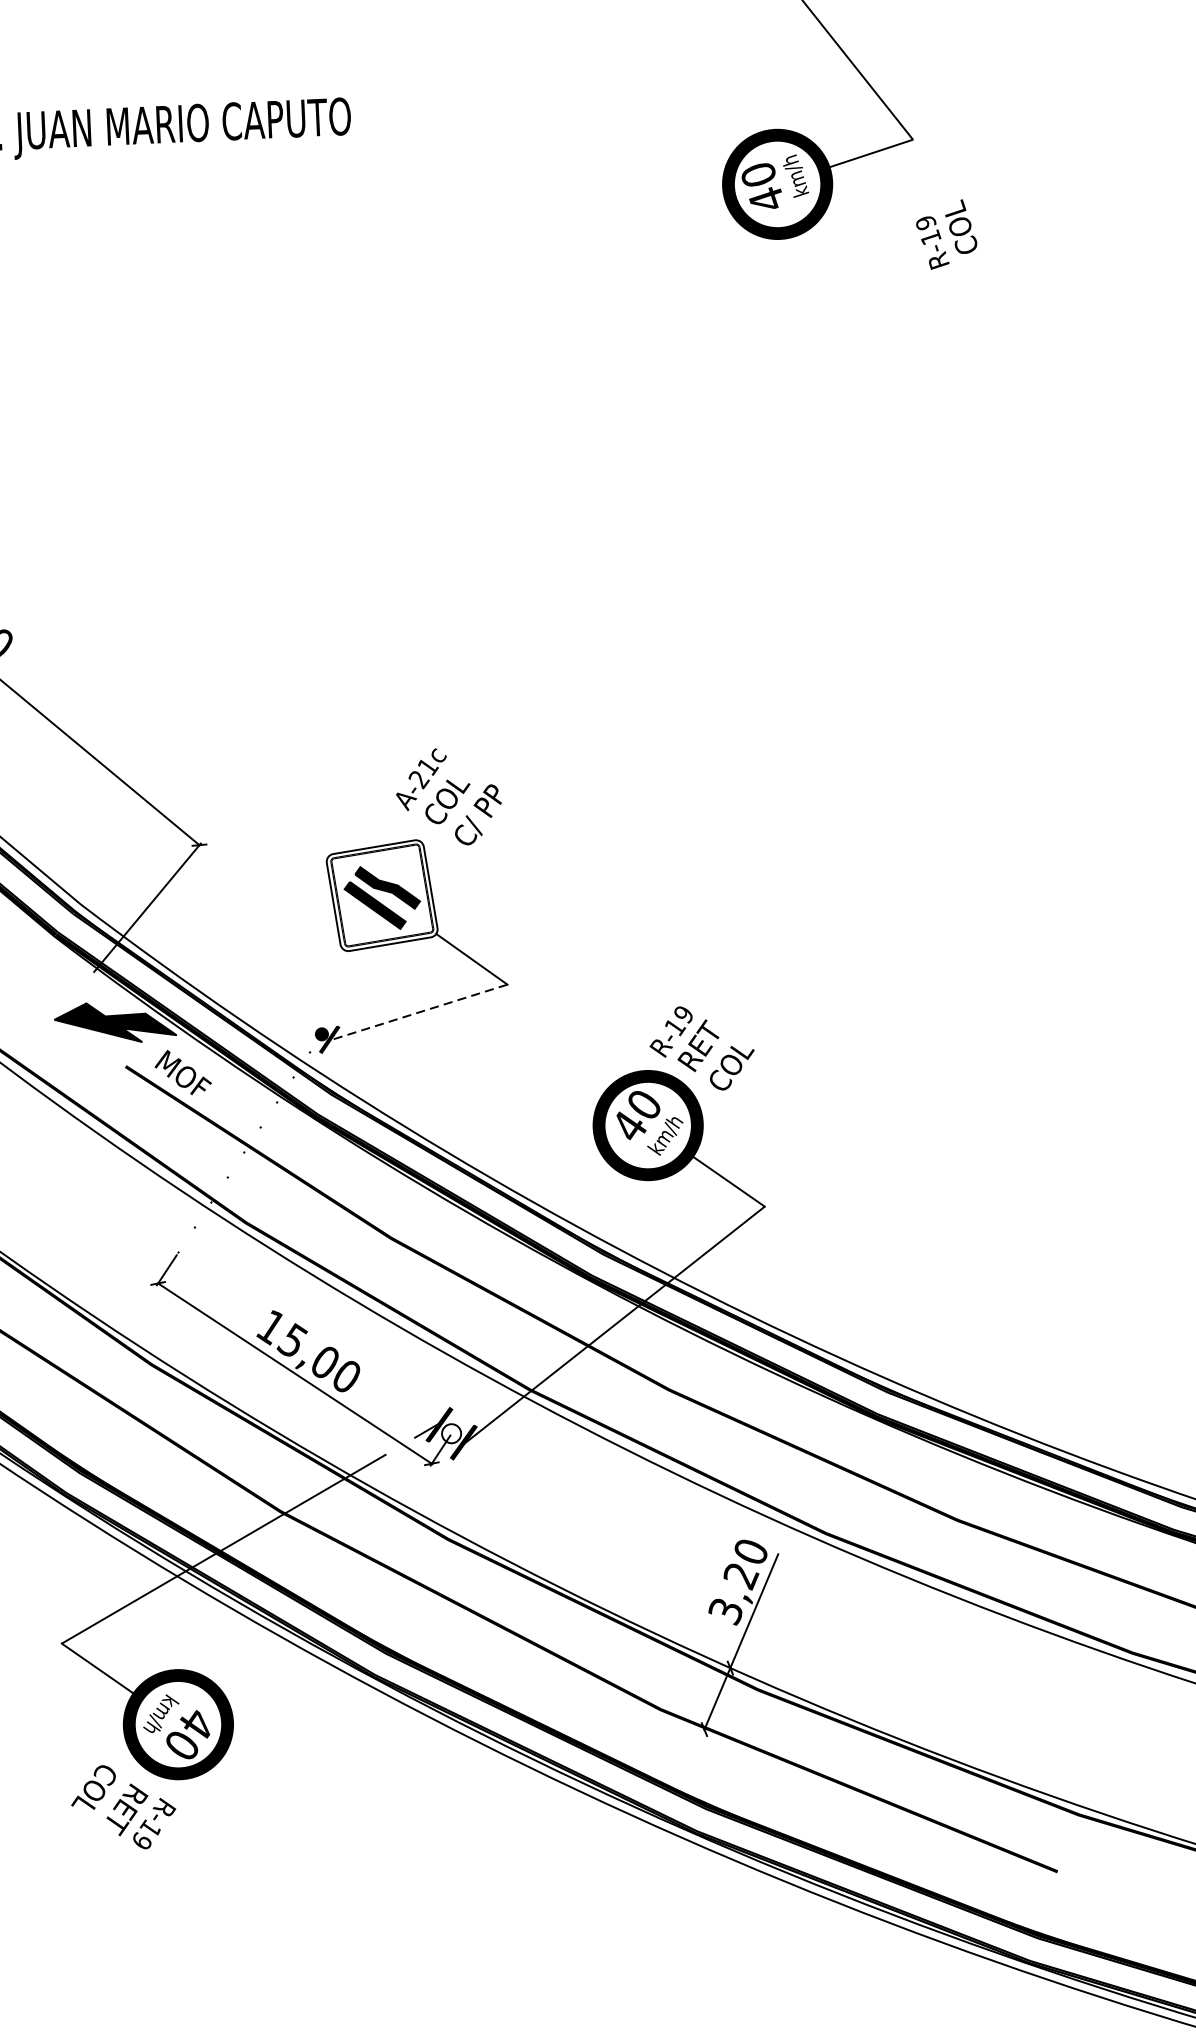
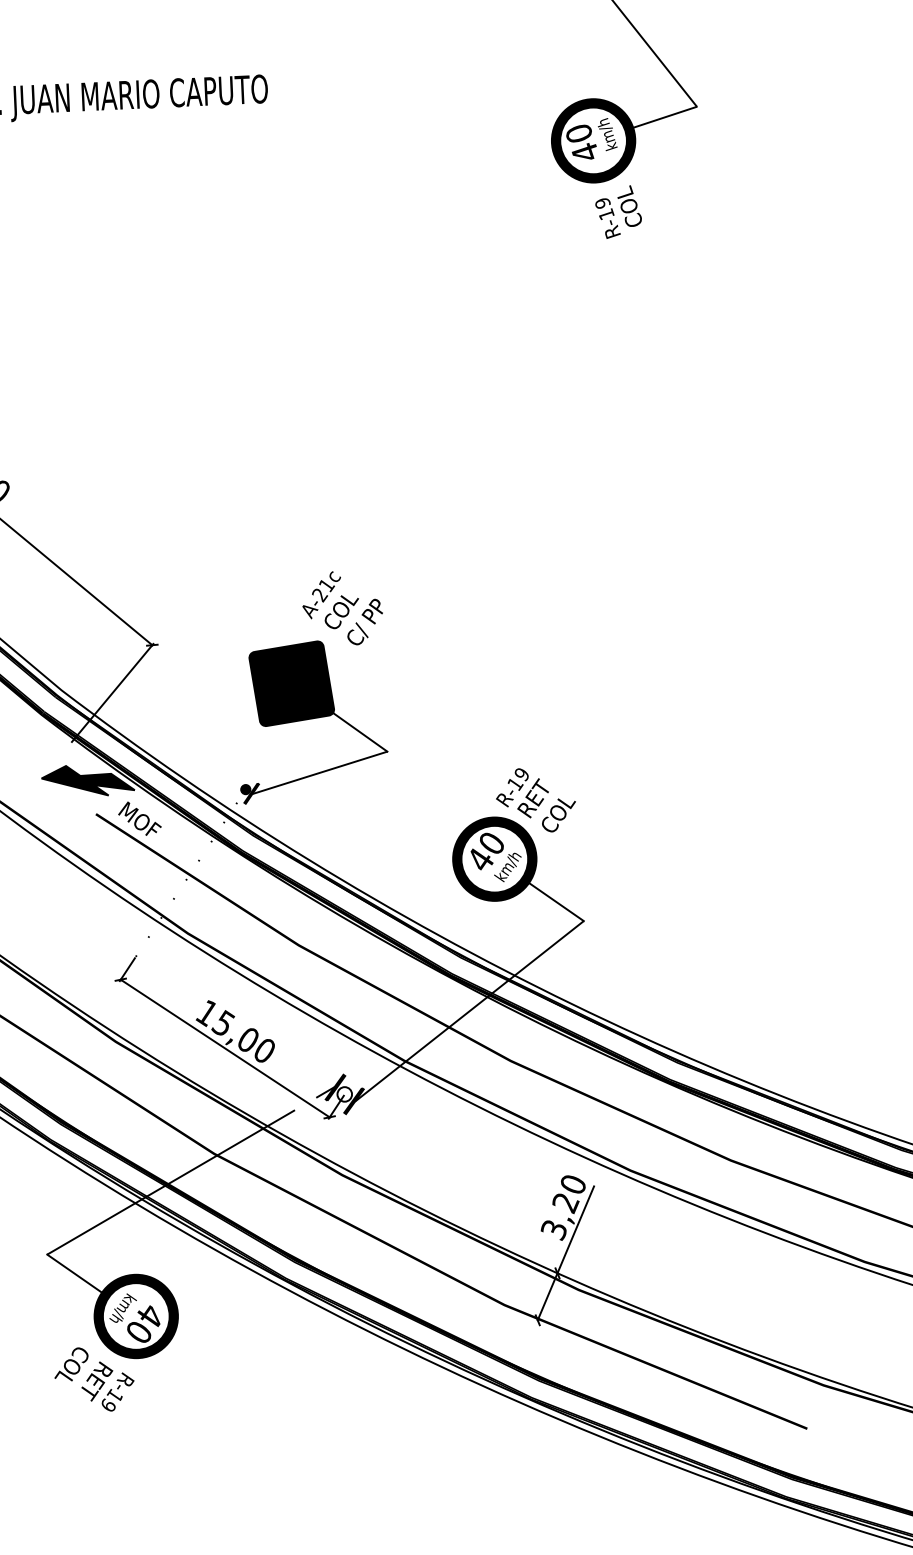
text: (946, 233) -> (618, 211), moved
fill: (381, 895) -> (291, 683), added
line: (418, 1011) -> (319, 772), dashed -> solid

